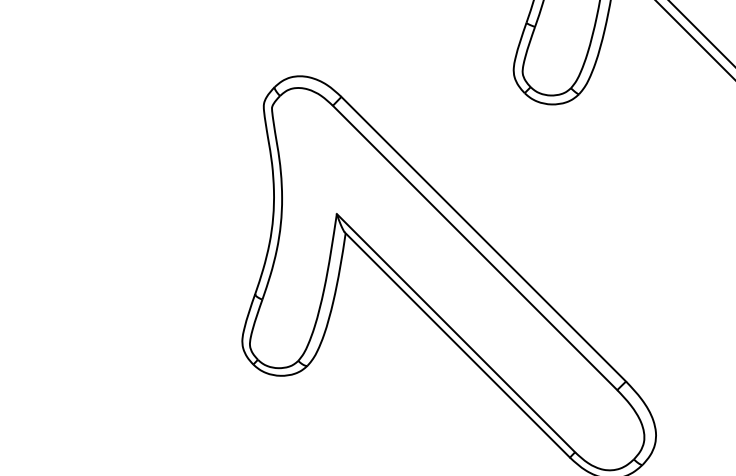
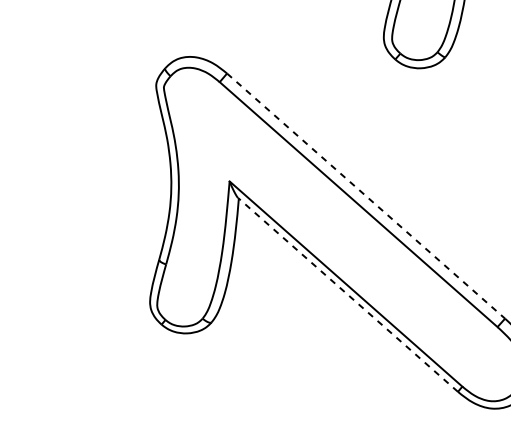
line: (484, 239) -> (366, 196), solid -> dashed
line: (457, 344) -> (348, 294), solid -> dashed

